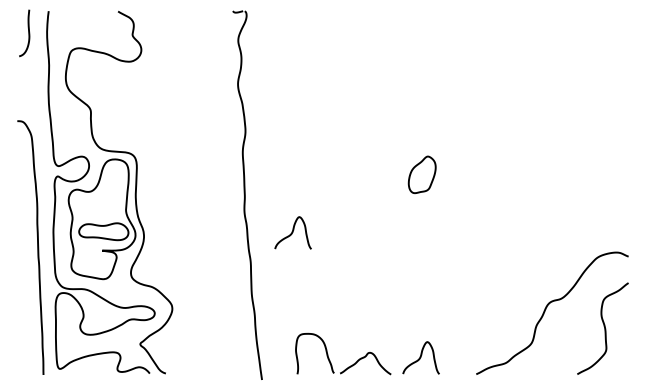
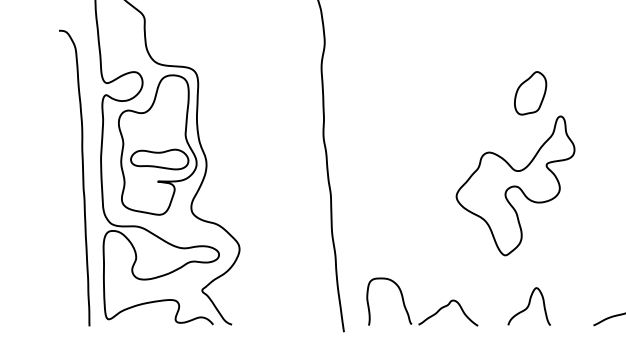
curve: (292, 232) -> (379, 160), removed
part: (408, 253) -> (514, 184), added
part: (350, 365) -> (430, 315), moved

